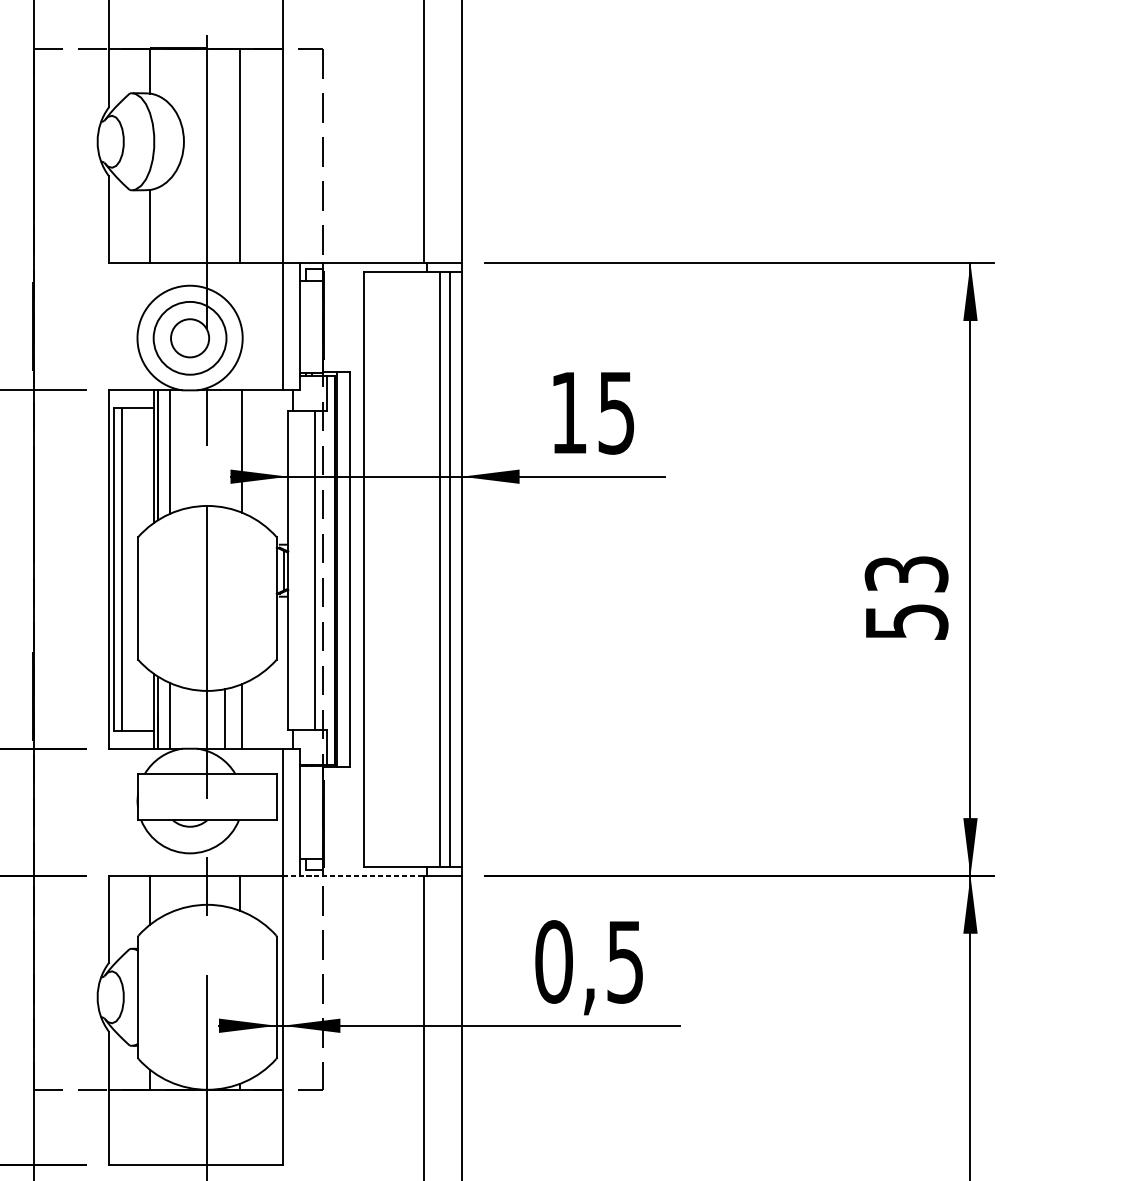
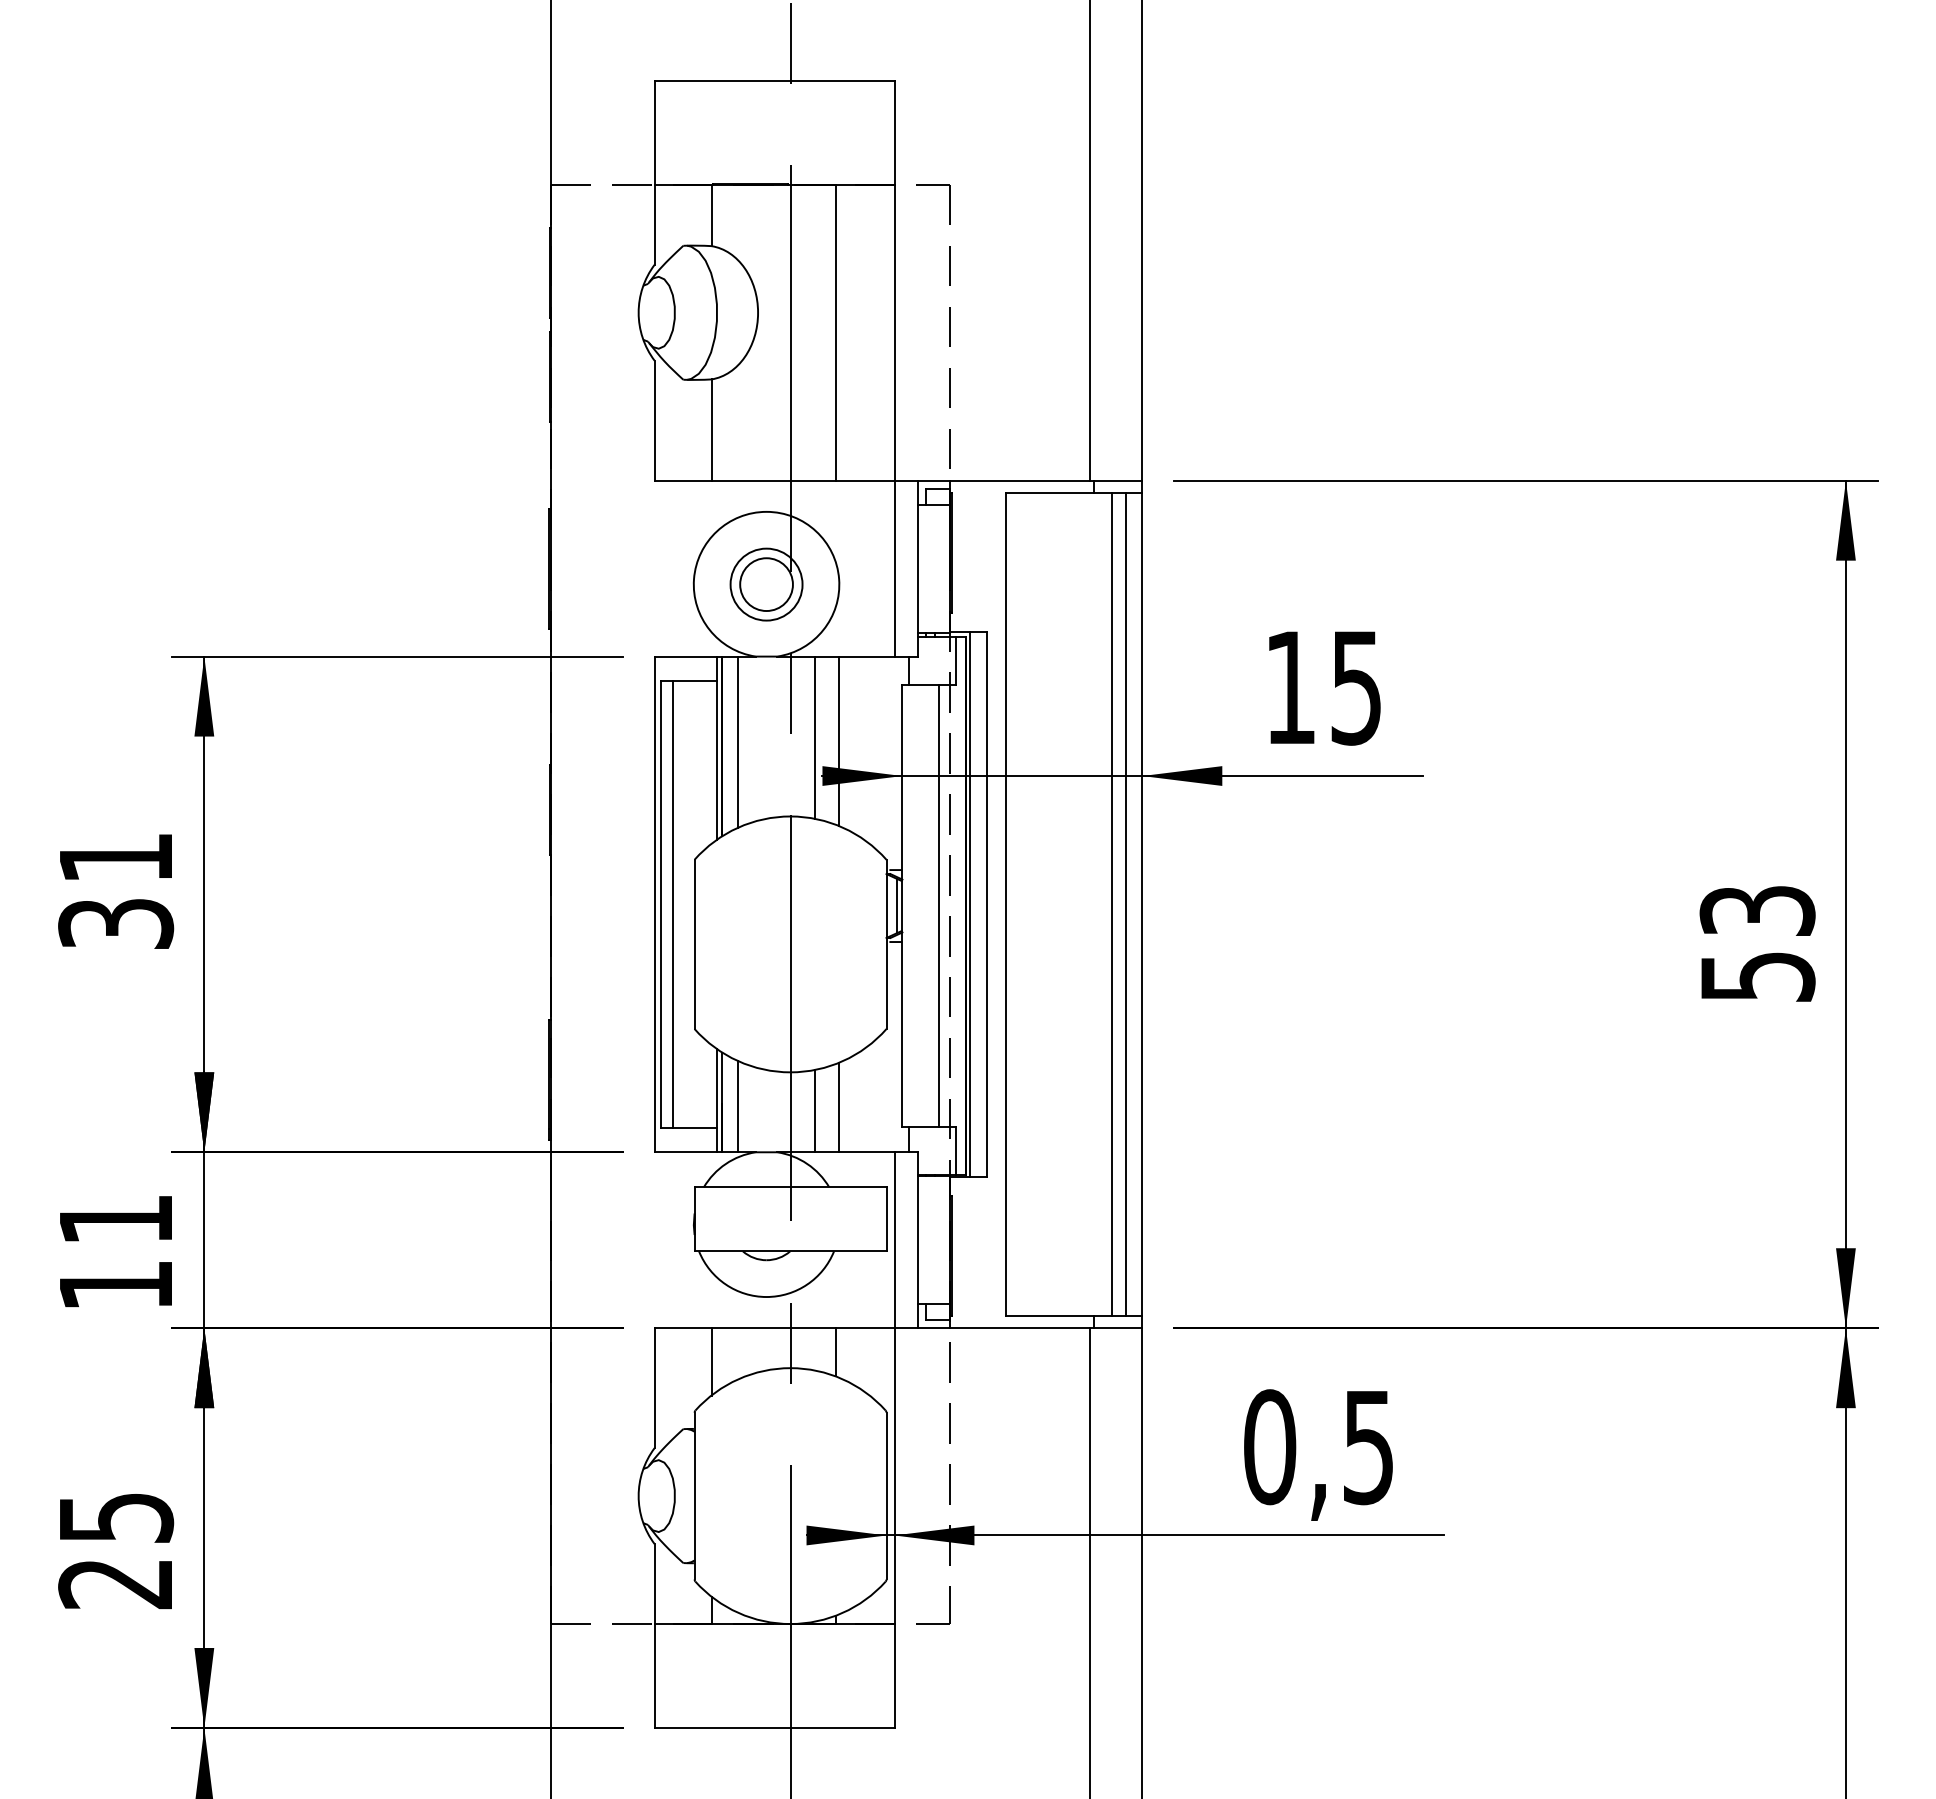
circle: (190, 338) -> (766, 584), size x0.71
line: (225, 448) -> (815, 737), added
line: (353, 876) -> (992, 1328), dashed -> solid

